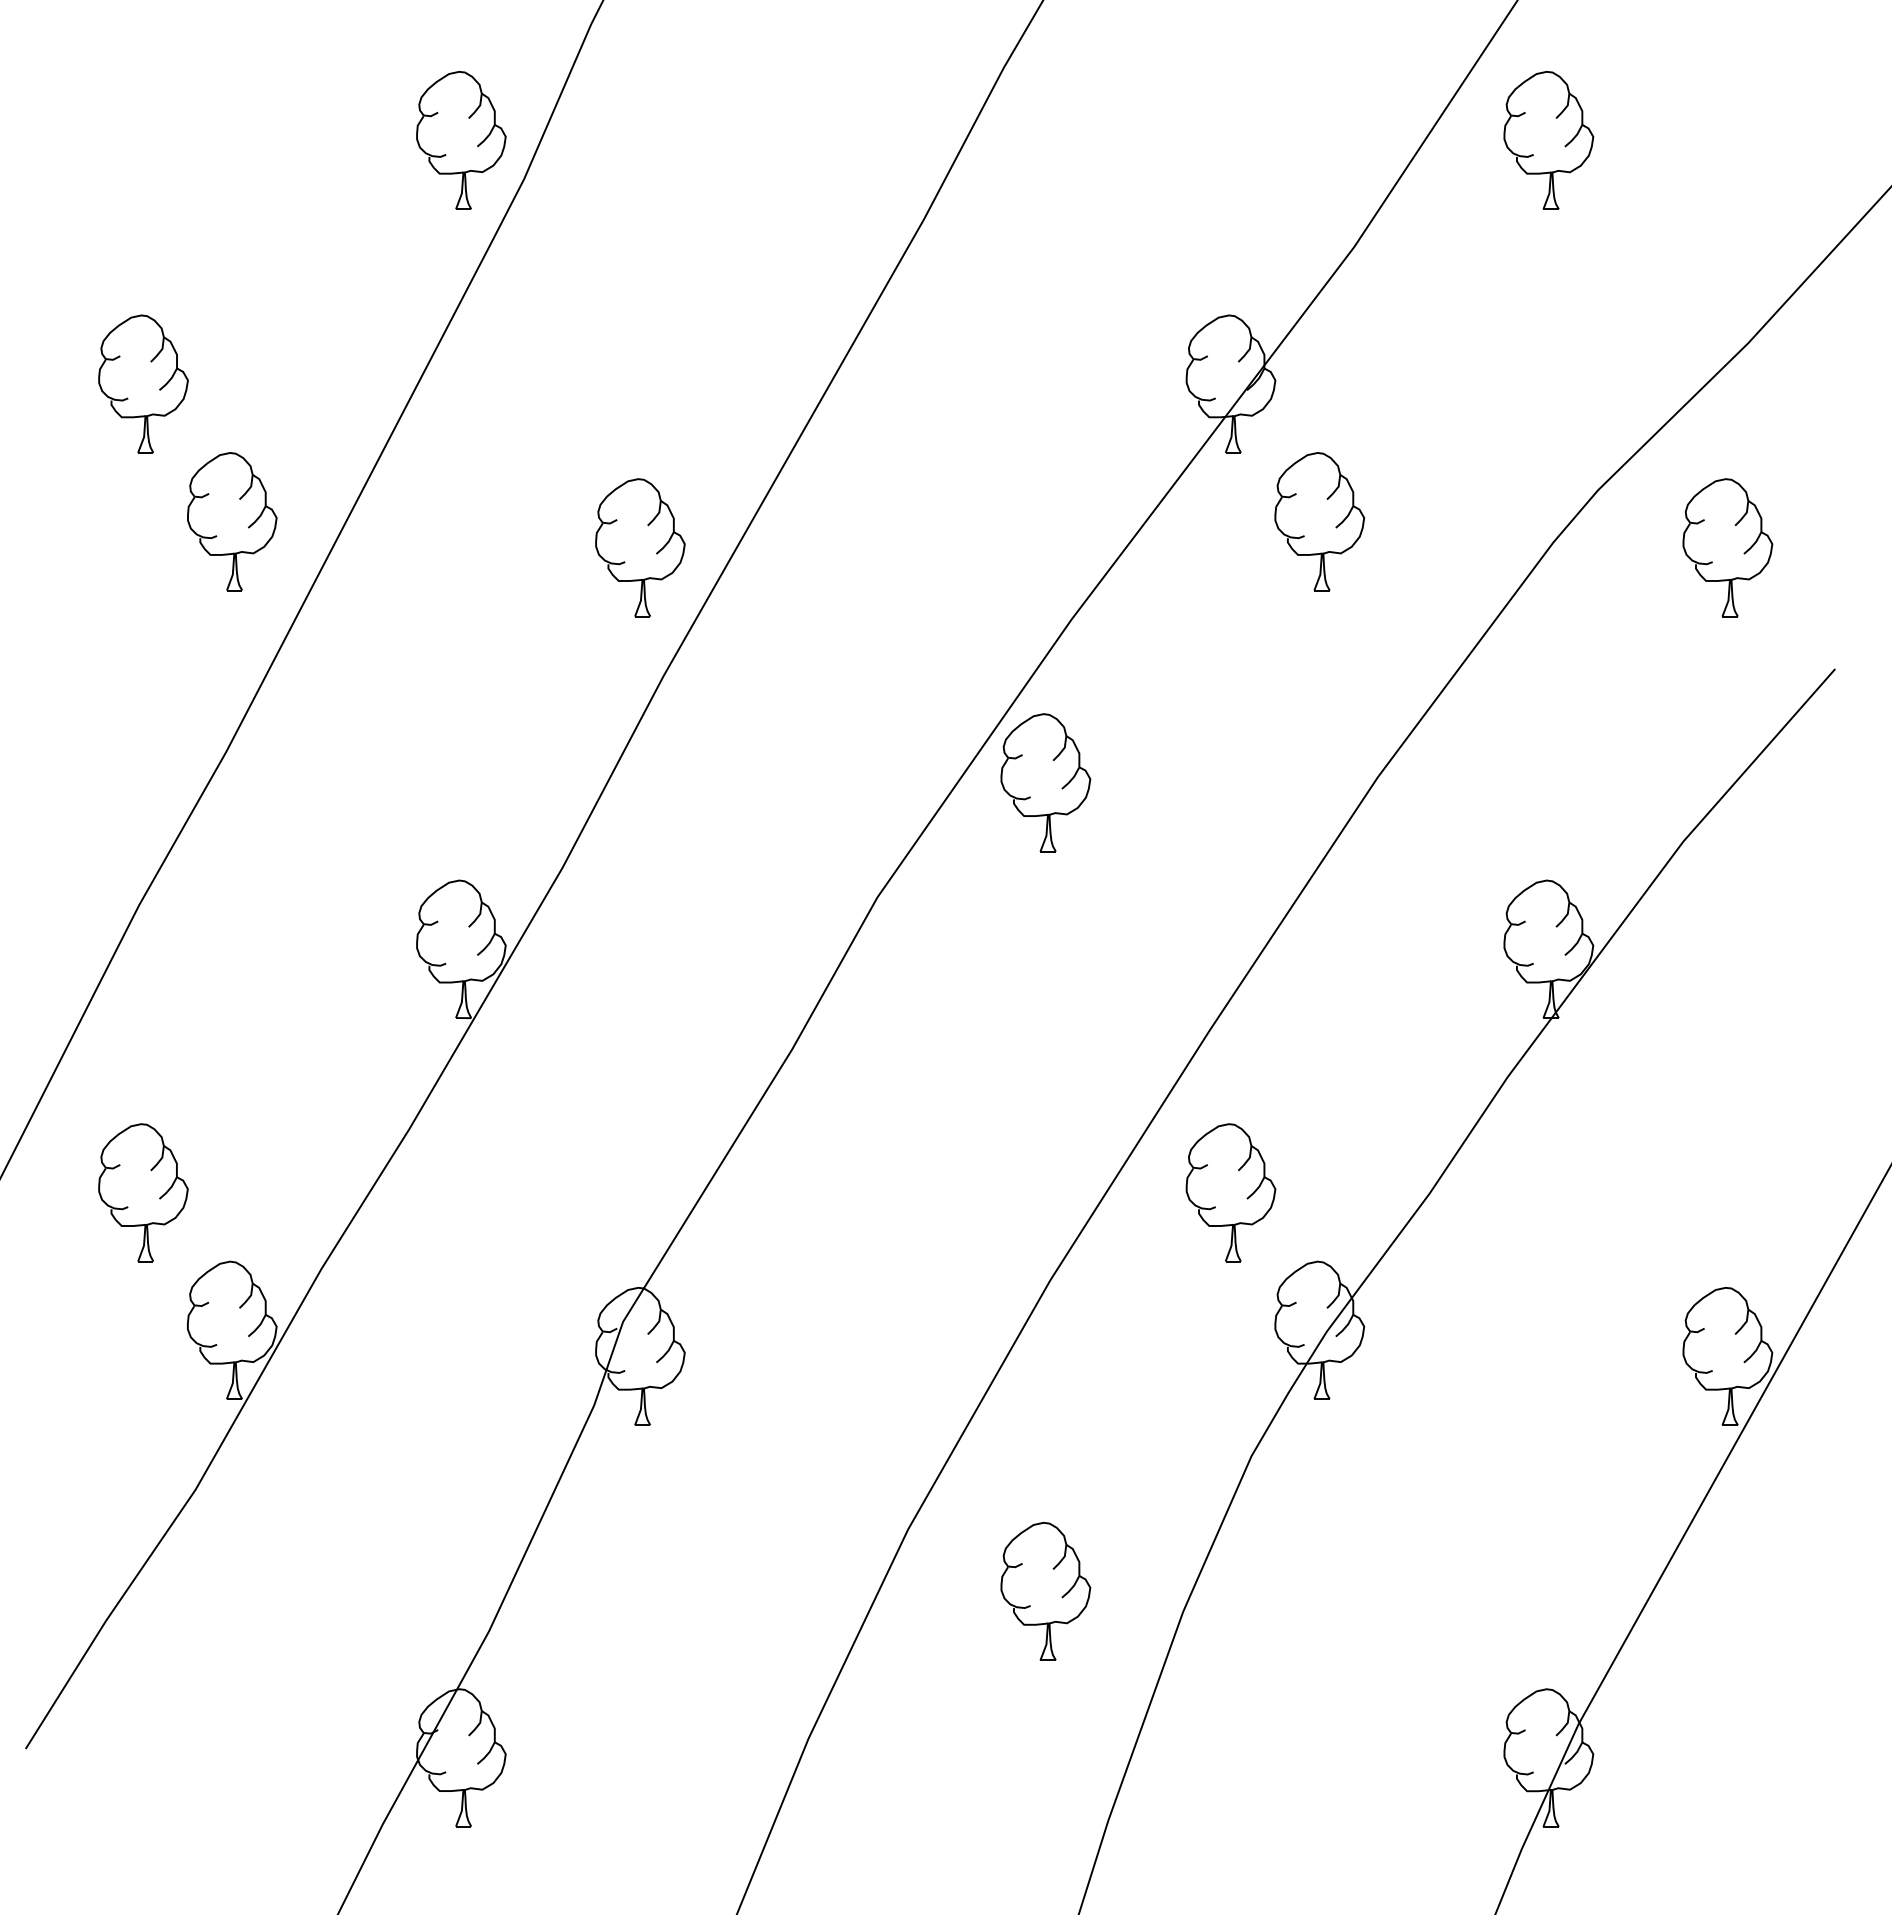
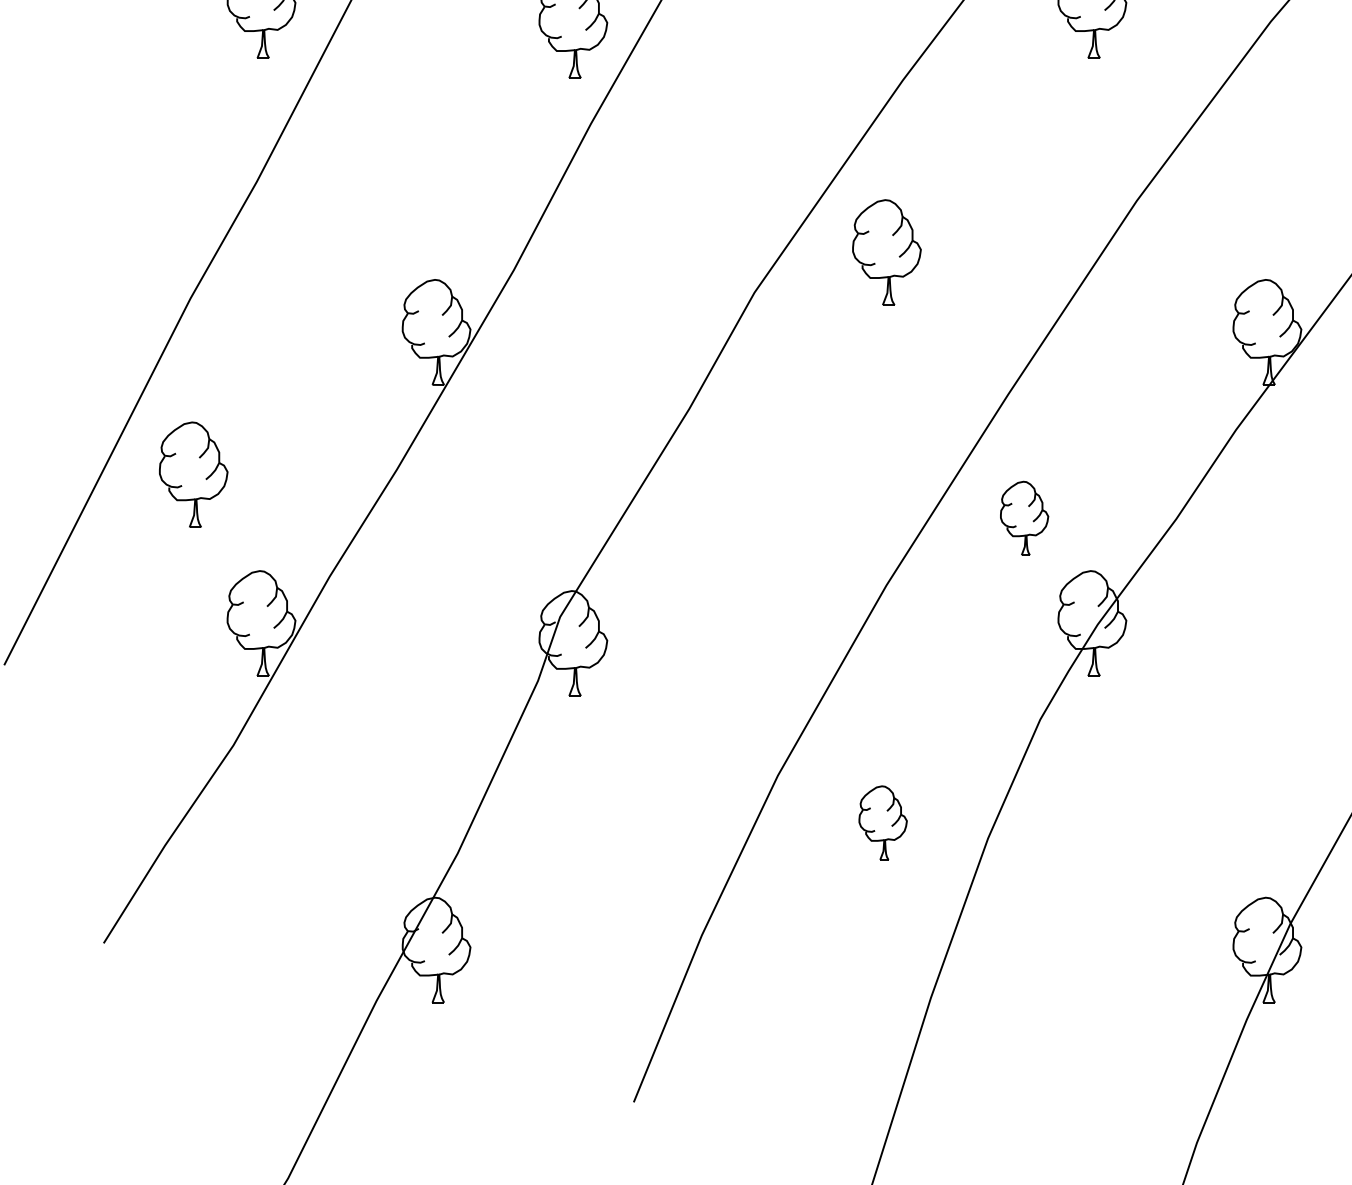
part: (1045, 782) -> (886, 252), moved
part: (143, 1192) -> (193, 474), moved
part: (1230, 1192) -> (1024, 518), size x0.7
part: (1045, 1591) -> (882, 823), size x0.7

